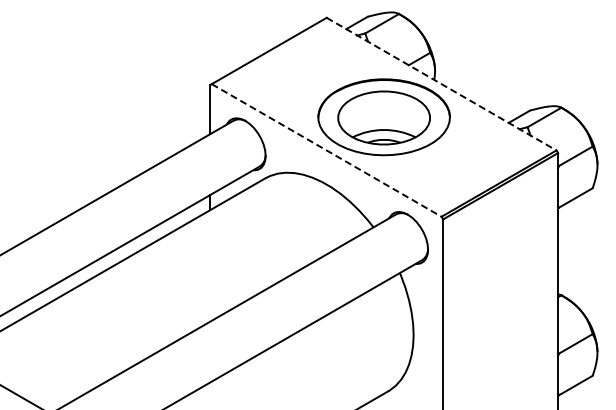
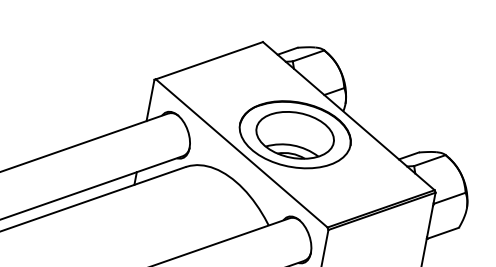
line: (441, 84) -> (348, 116), dashed -> solid
line: (326, 150) -> (241, 153), dashed -> solid

